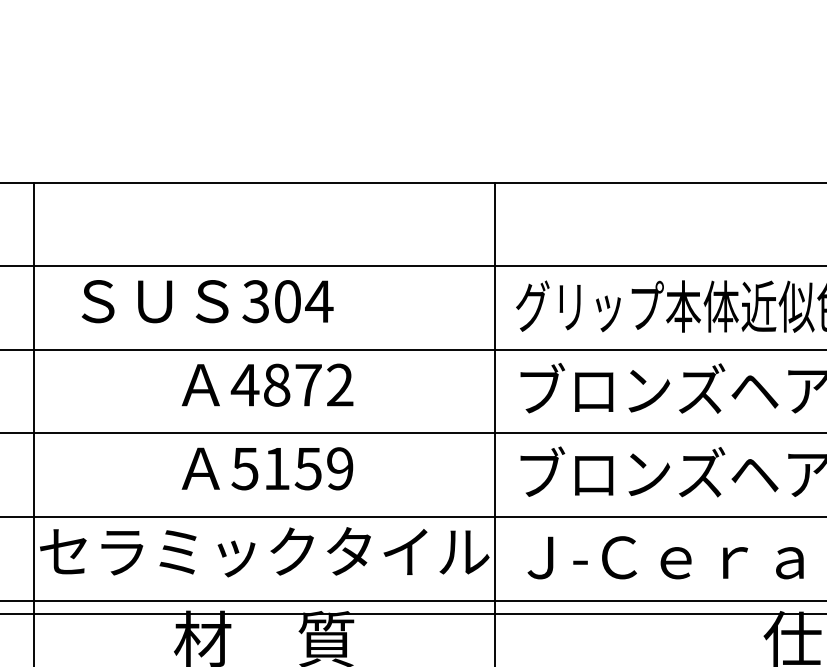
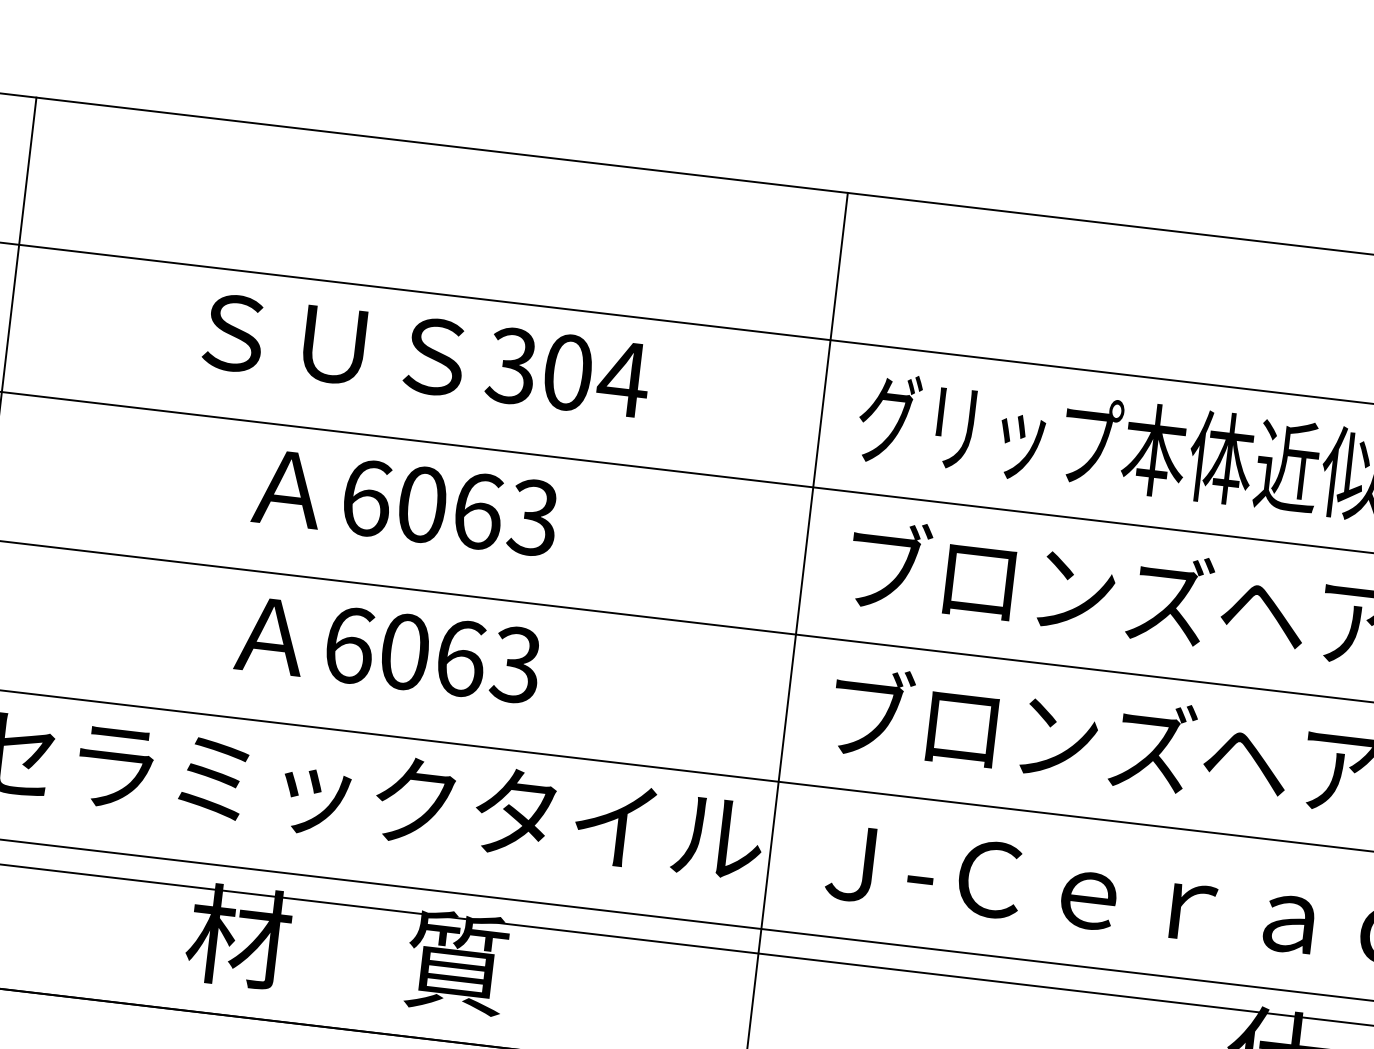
text: (207, 301) -> (426, 355), moved
text: (291, 384) -> (448, 506), 4872 -> 6063
text: (292, 468) -> (432, 654), 5159 -> 6063

